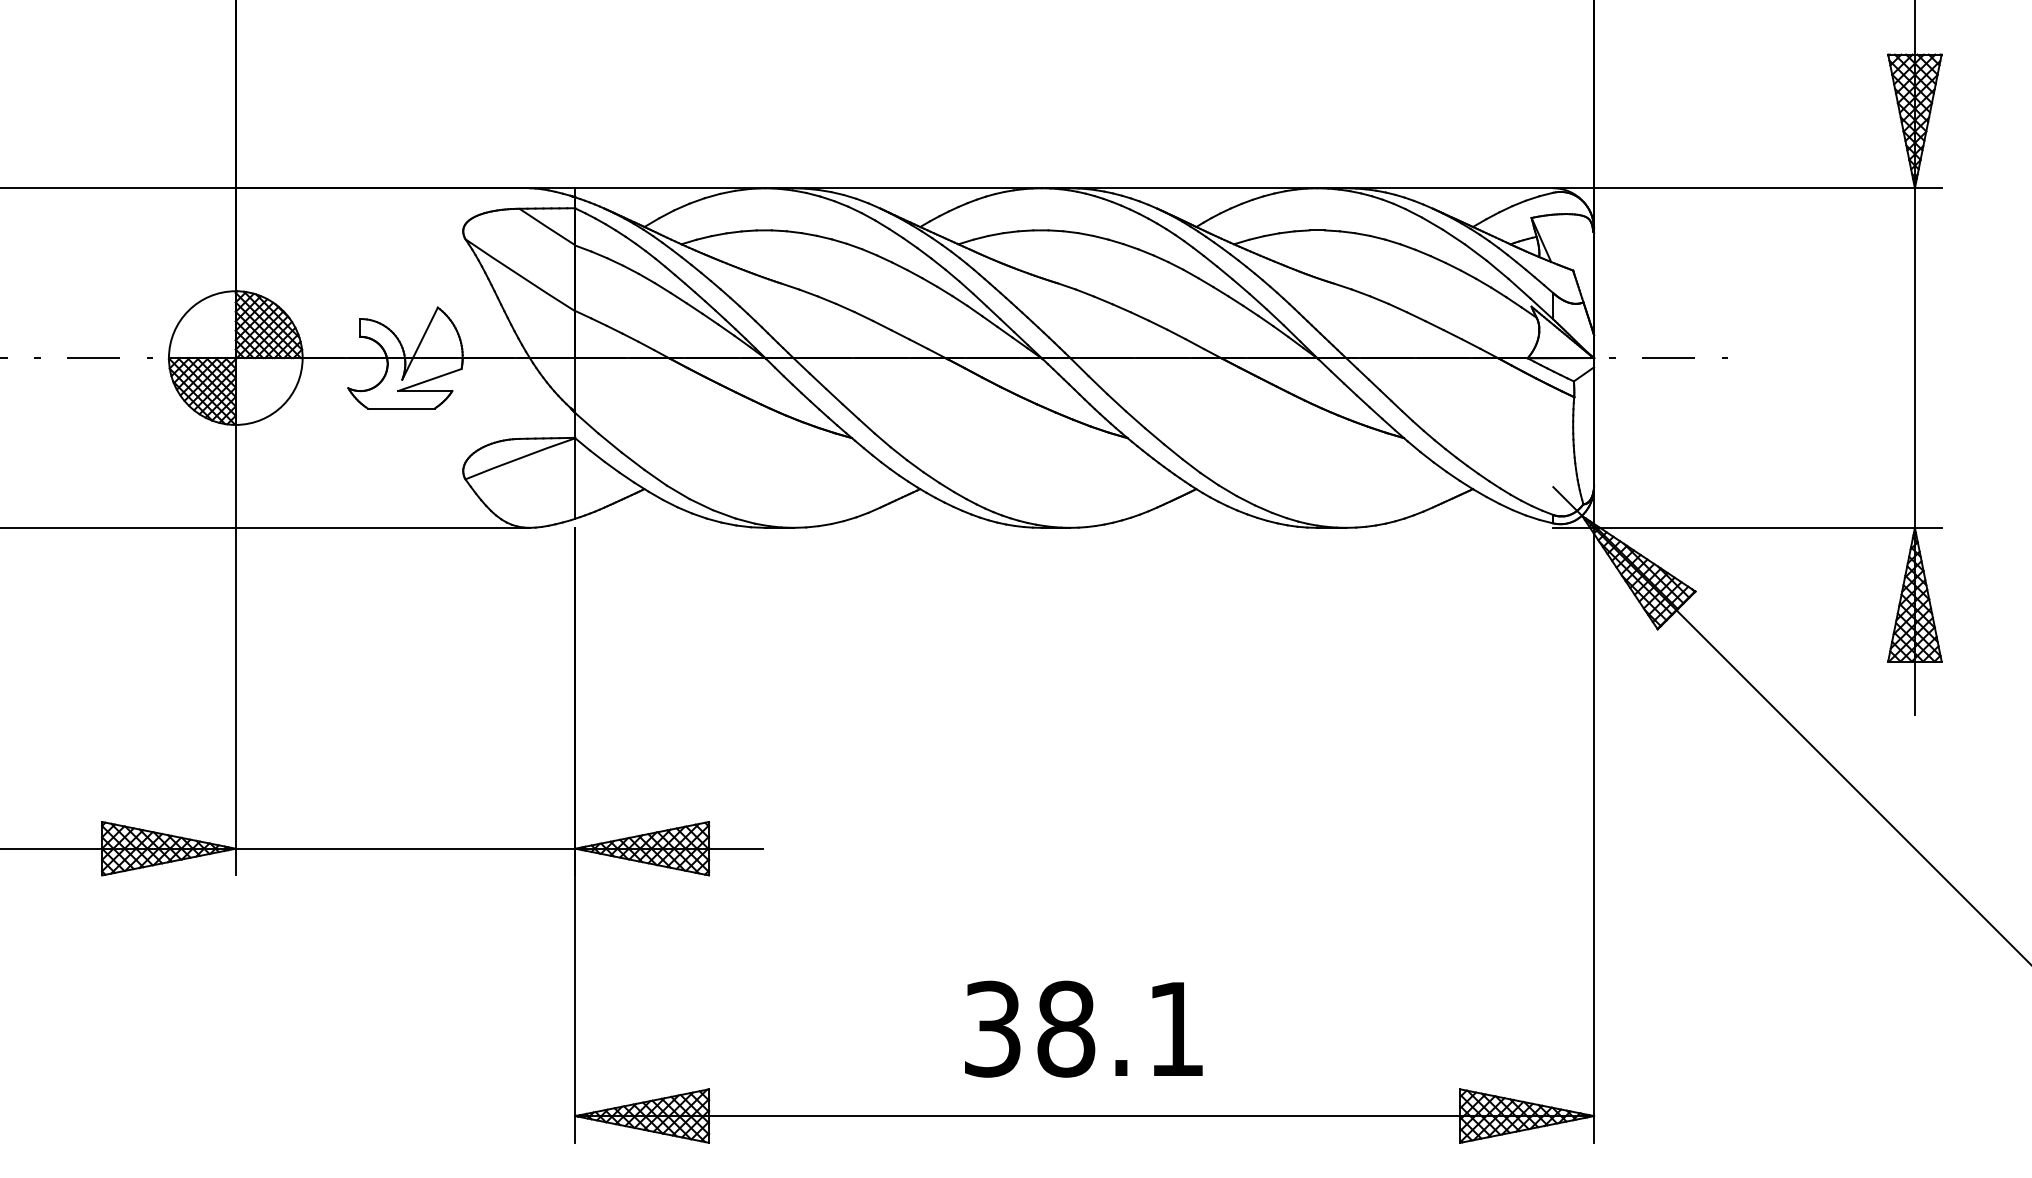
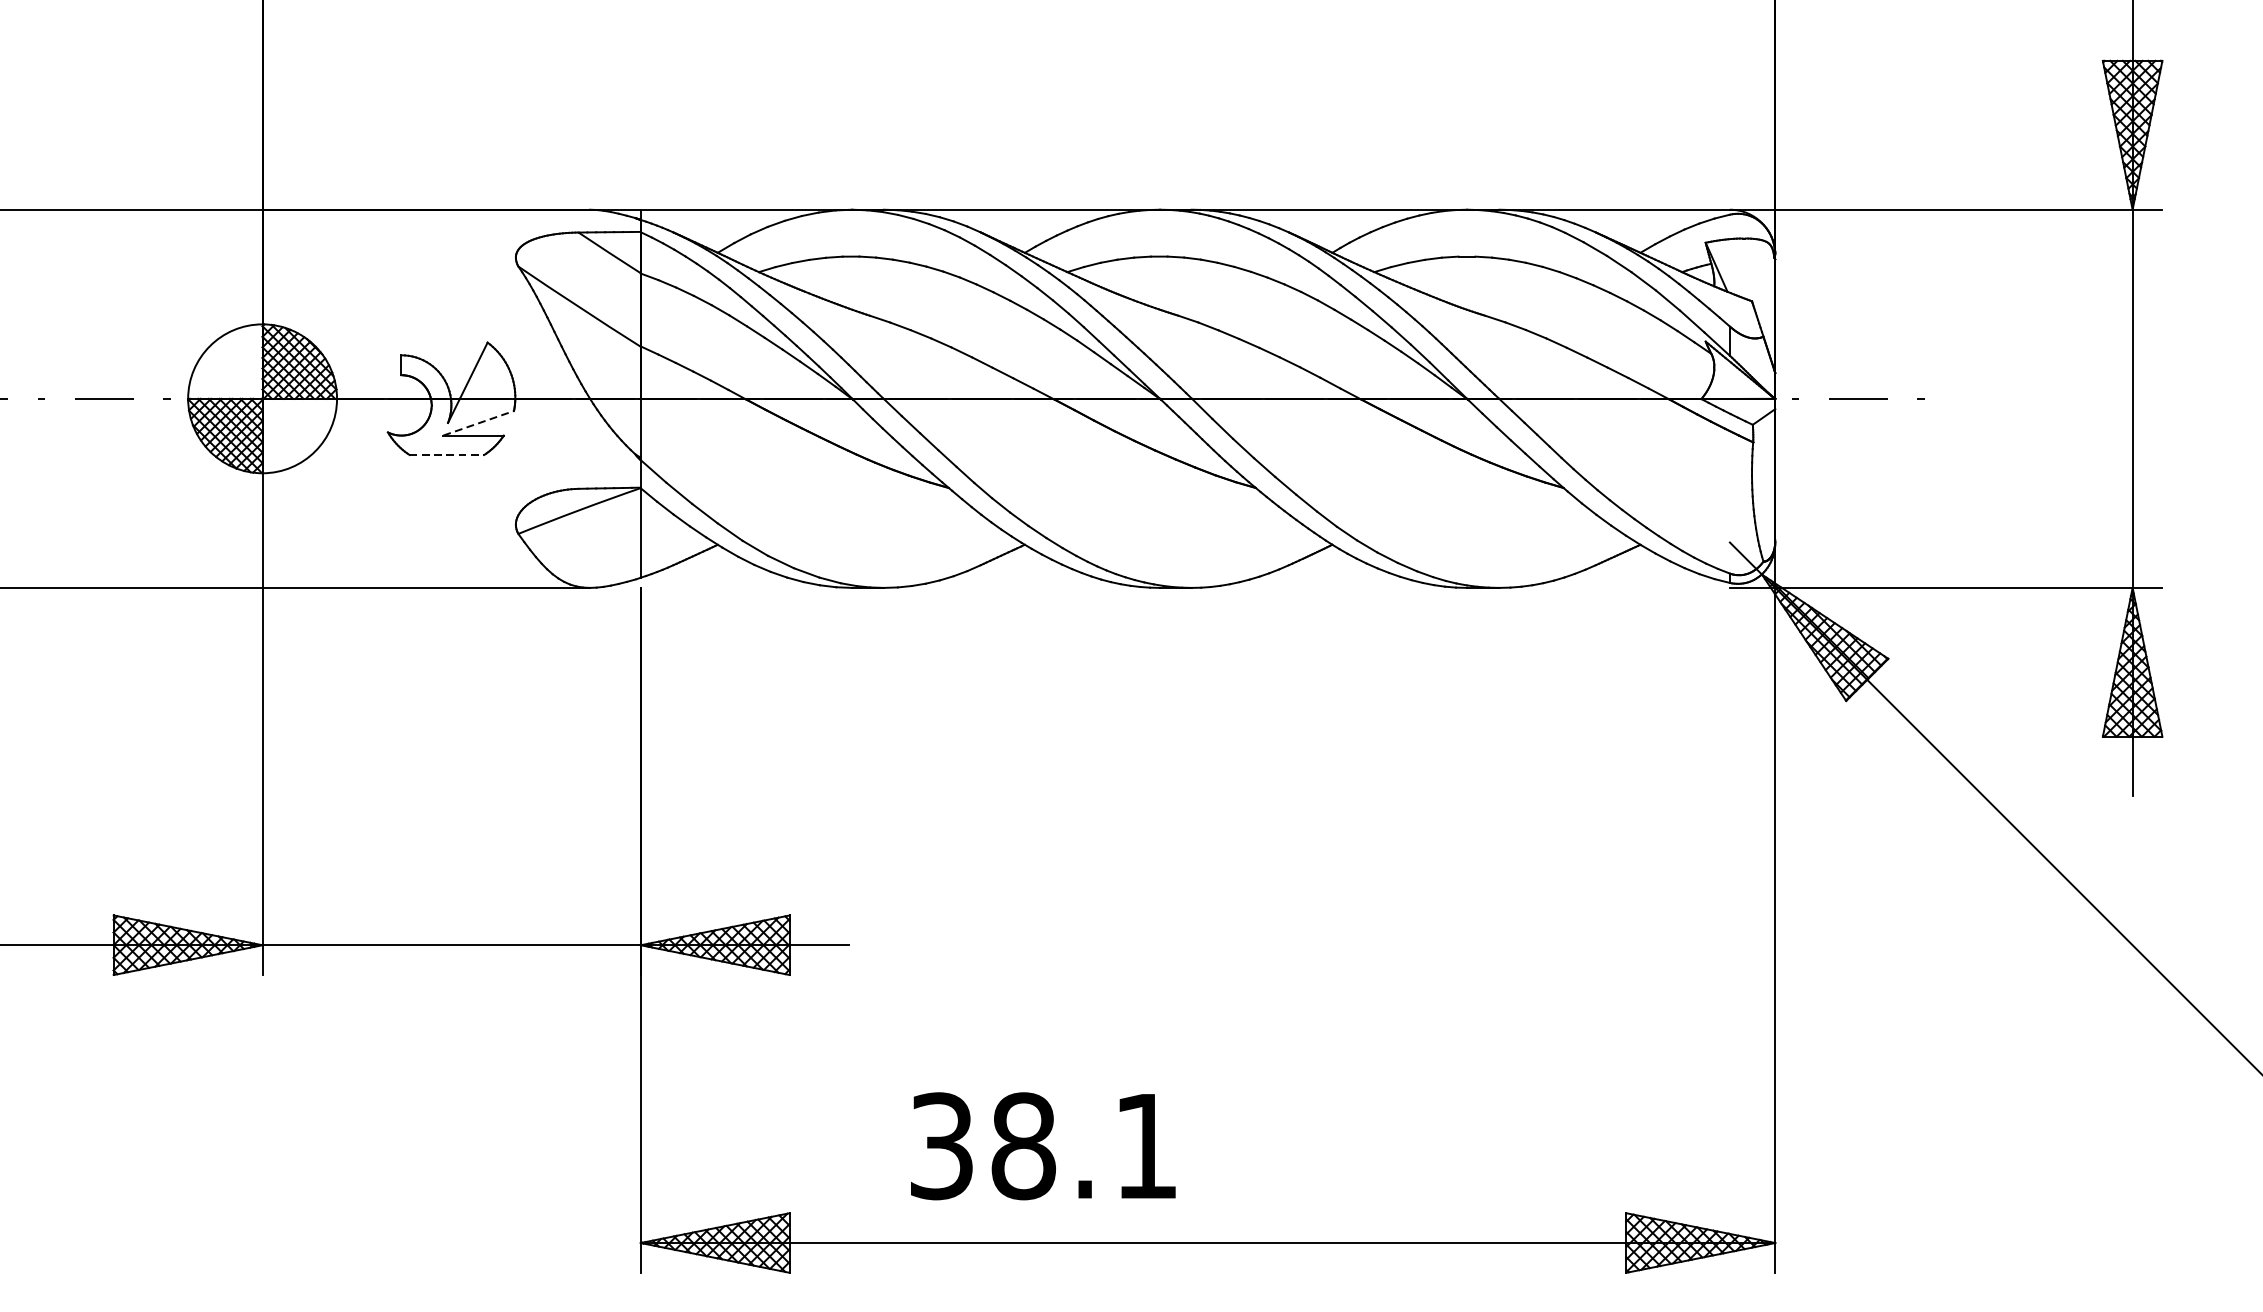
line: (429, 380) -> (478, 423), solid -> dashed
line: (401, 408) -> (447, 454), solid -> dashed
text: (1083, 1028) -> (1042, 1145), moved

